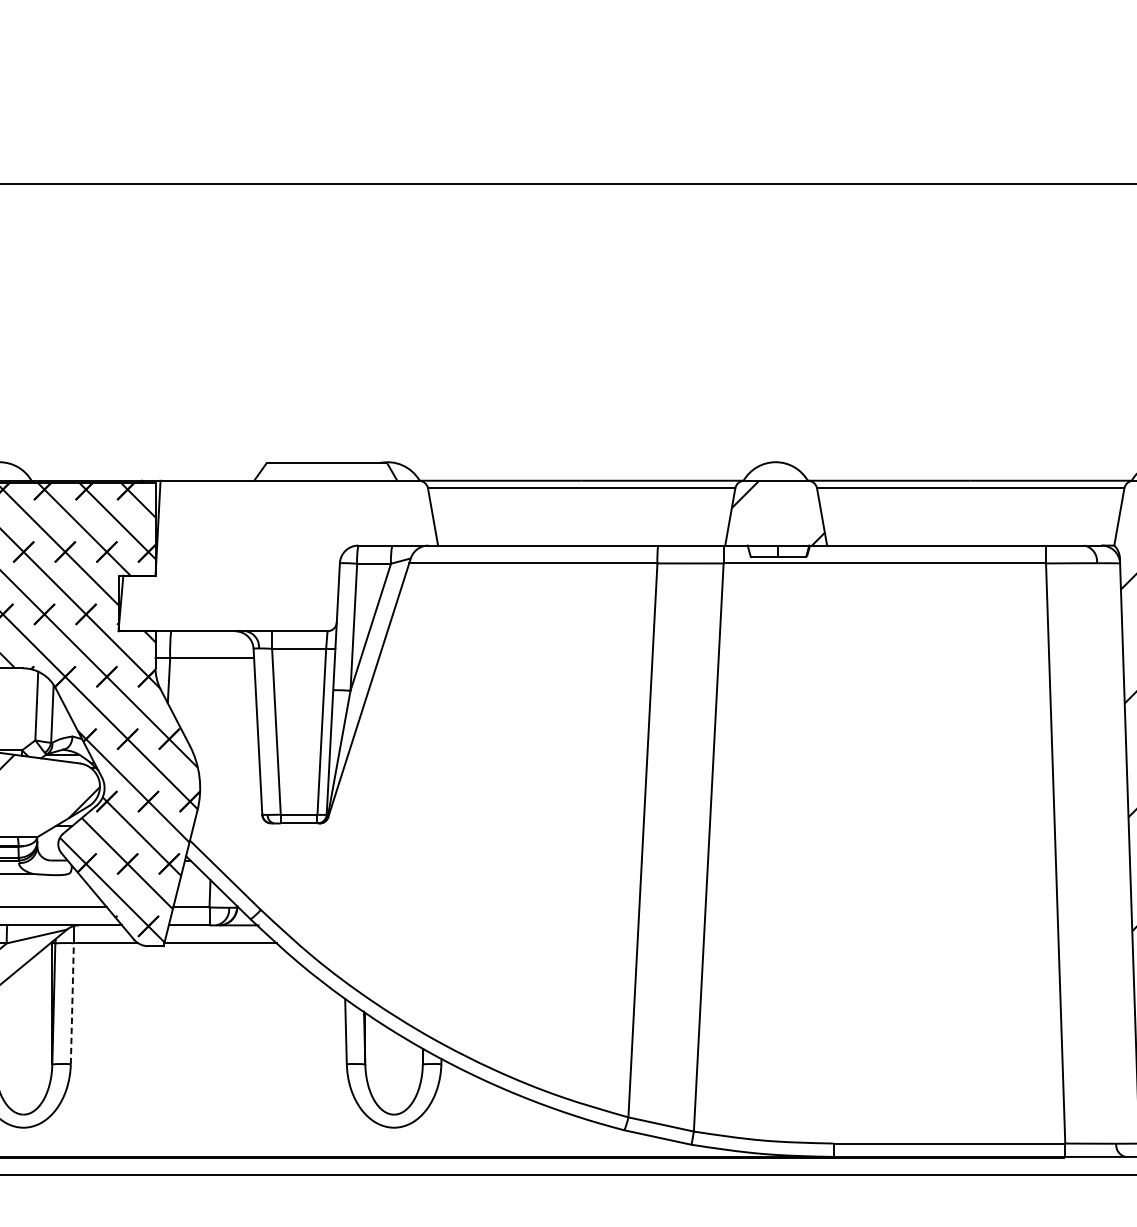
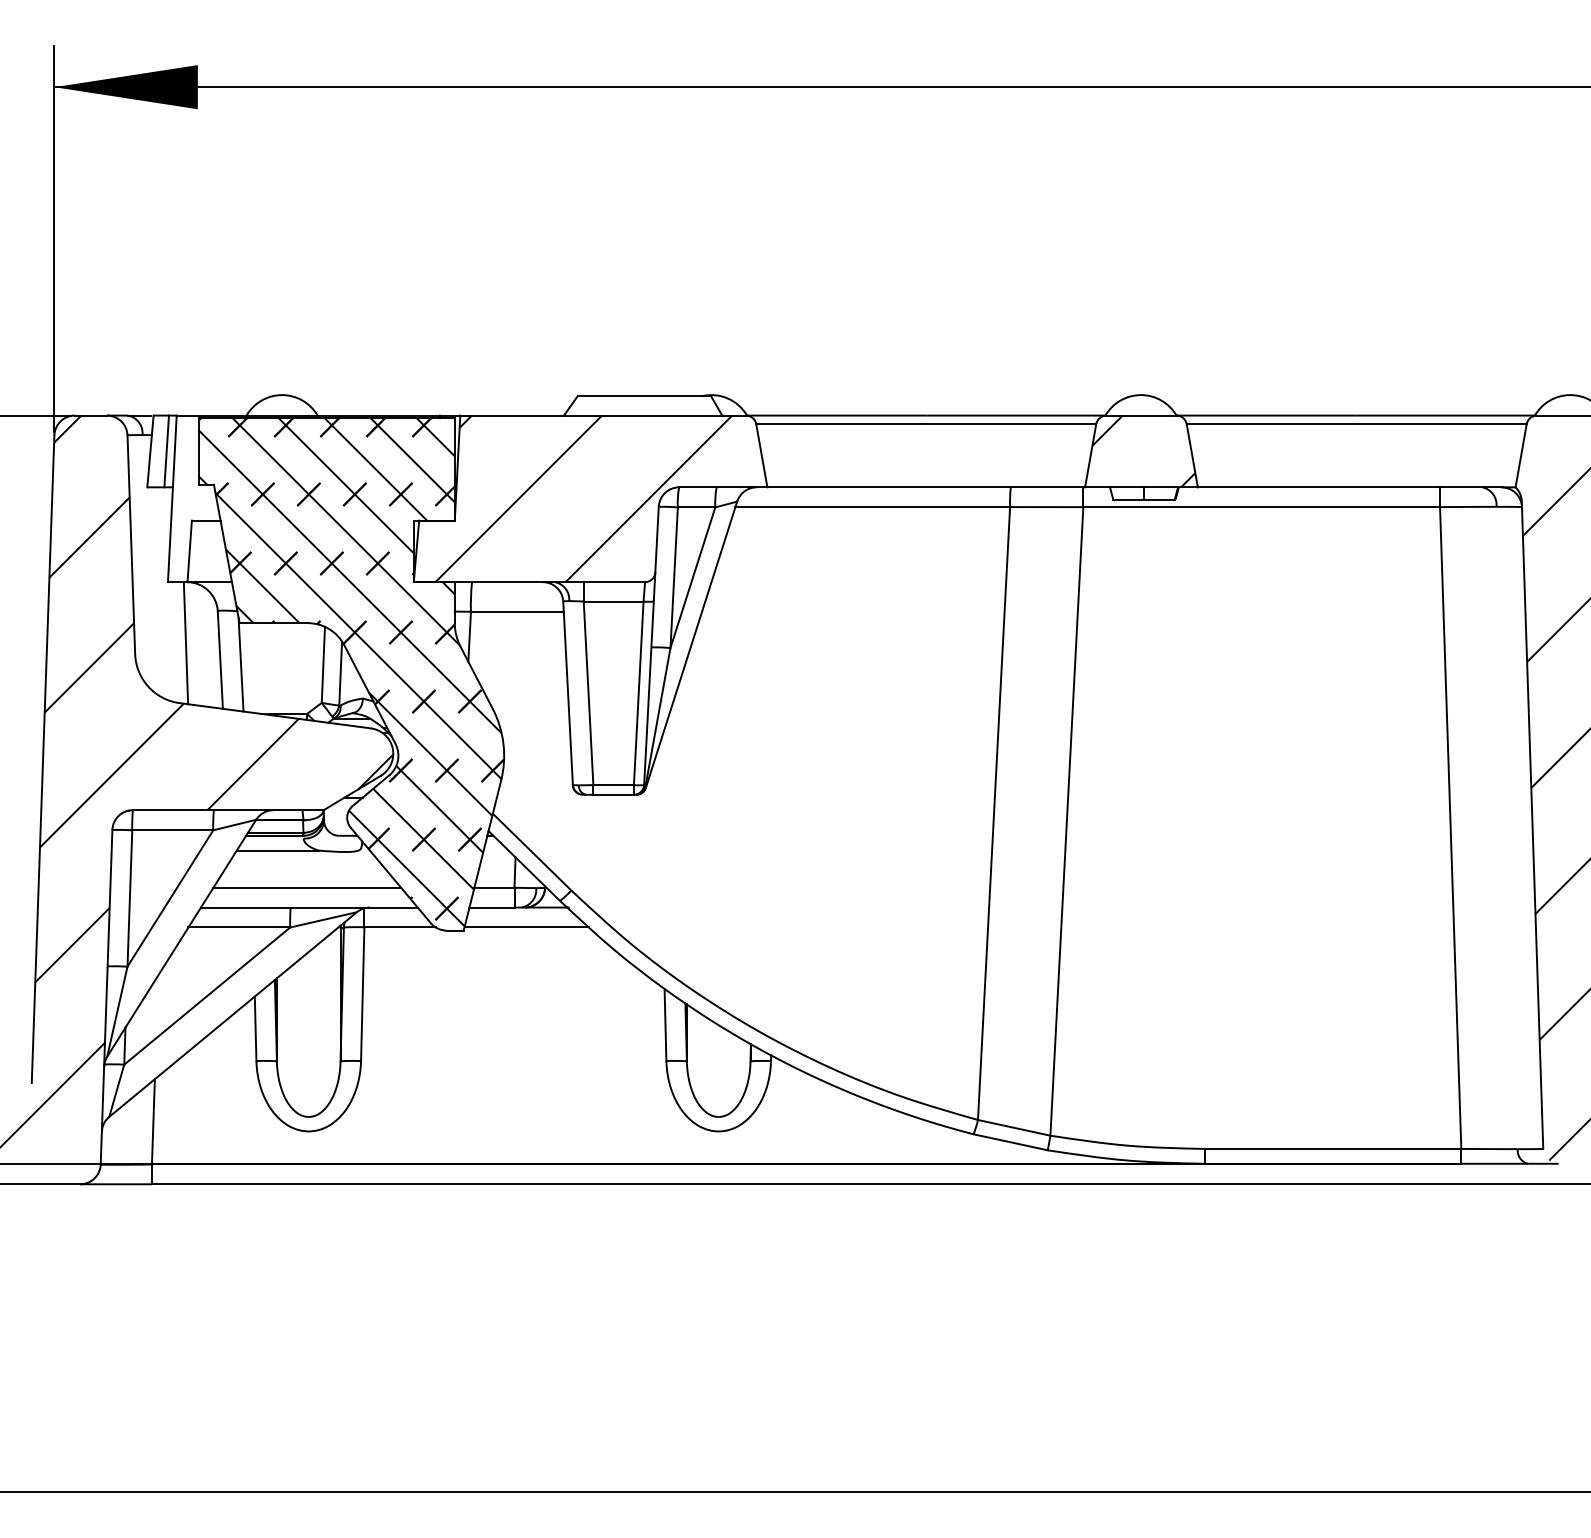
hatch: (271, 555) -> (583, 498), added
line: (72, 1003) -> (362, 994), dashed -> solid

